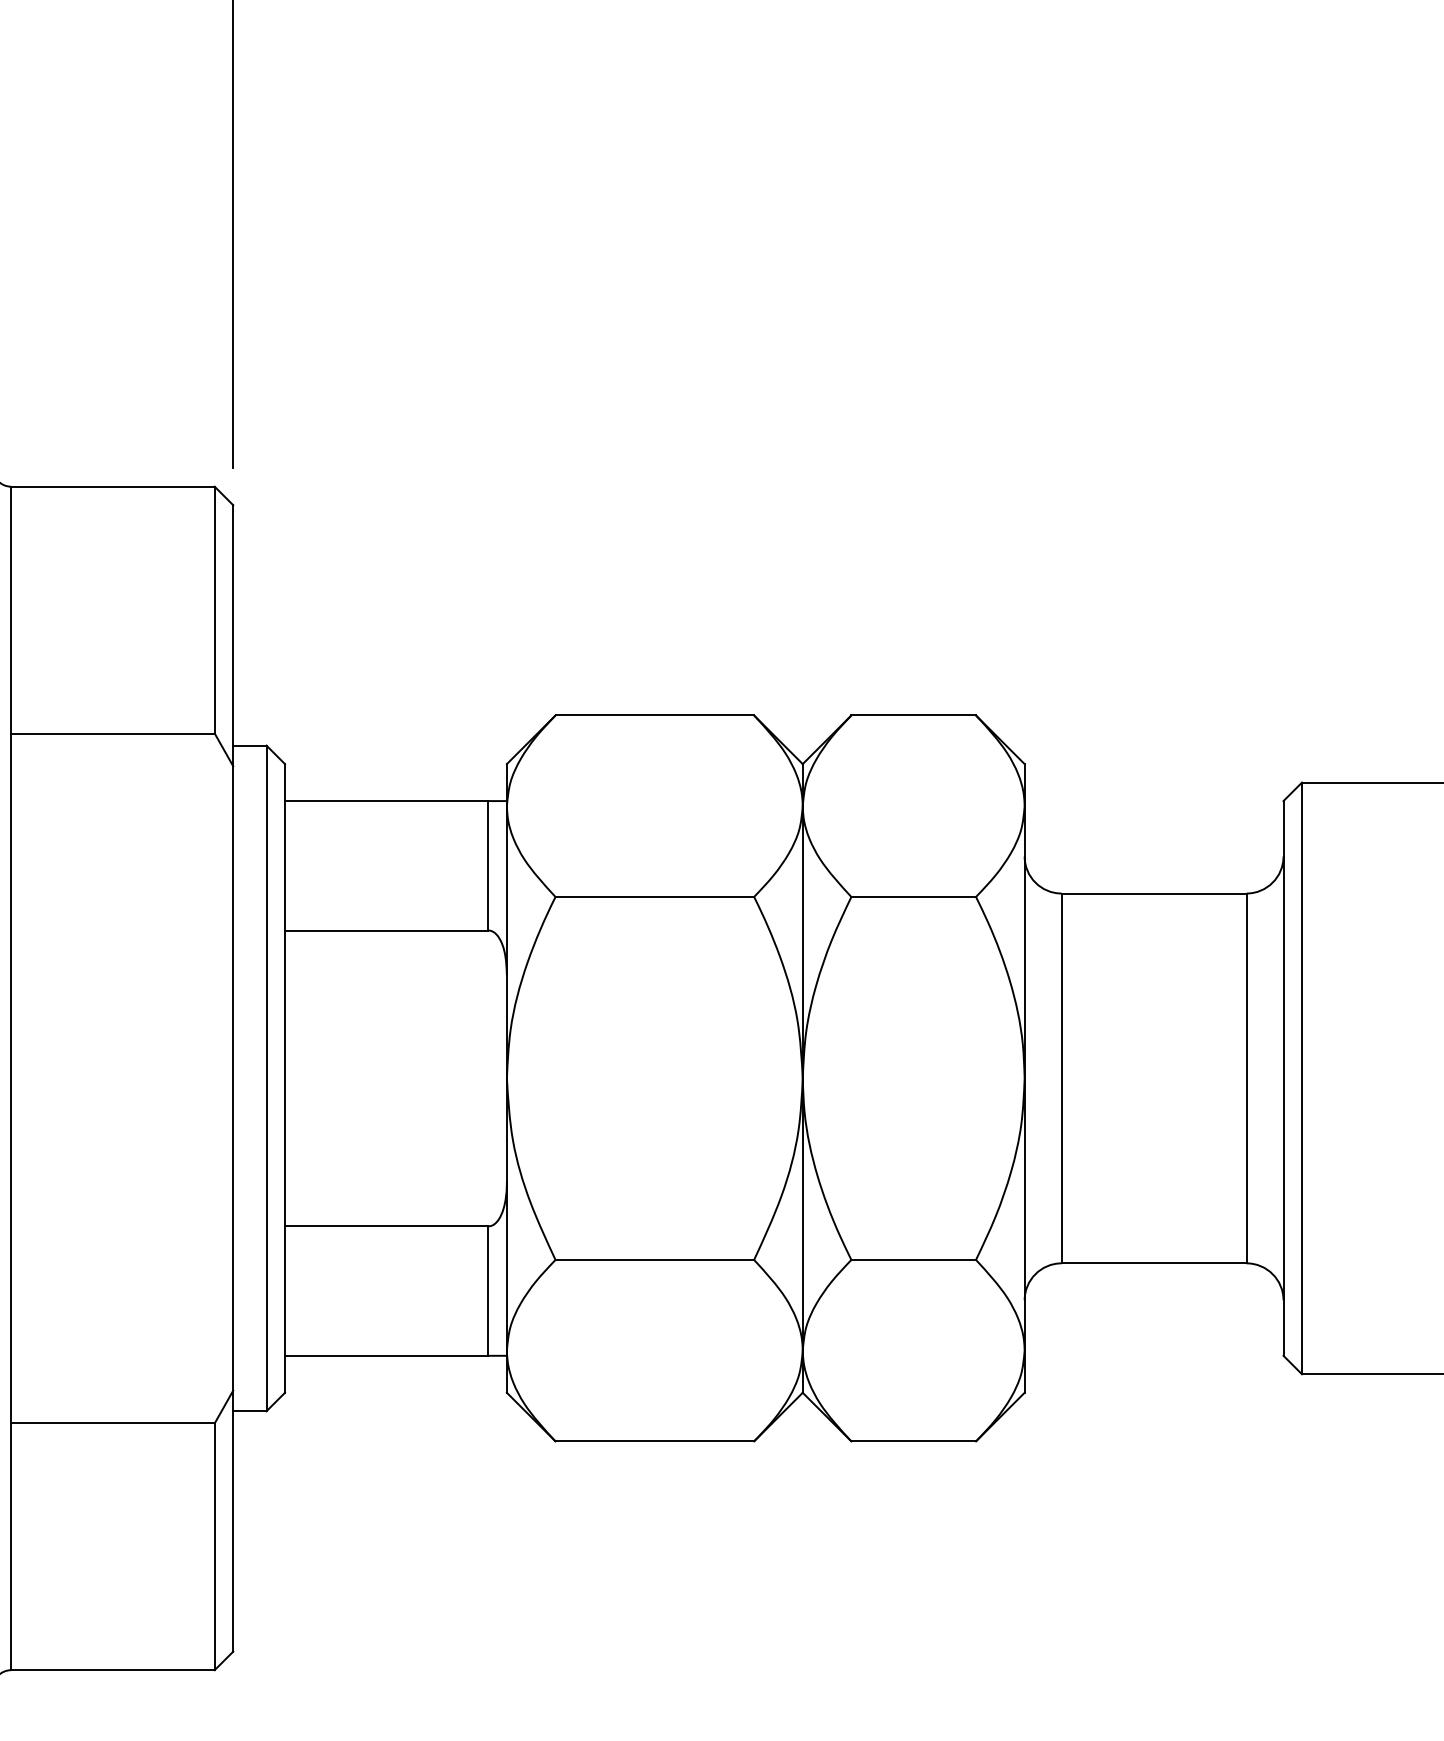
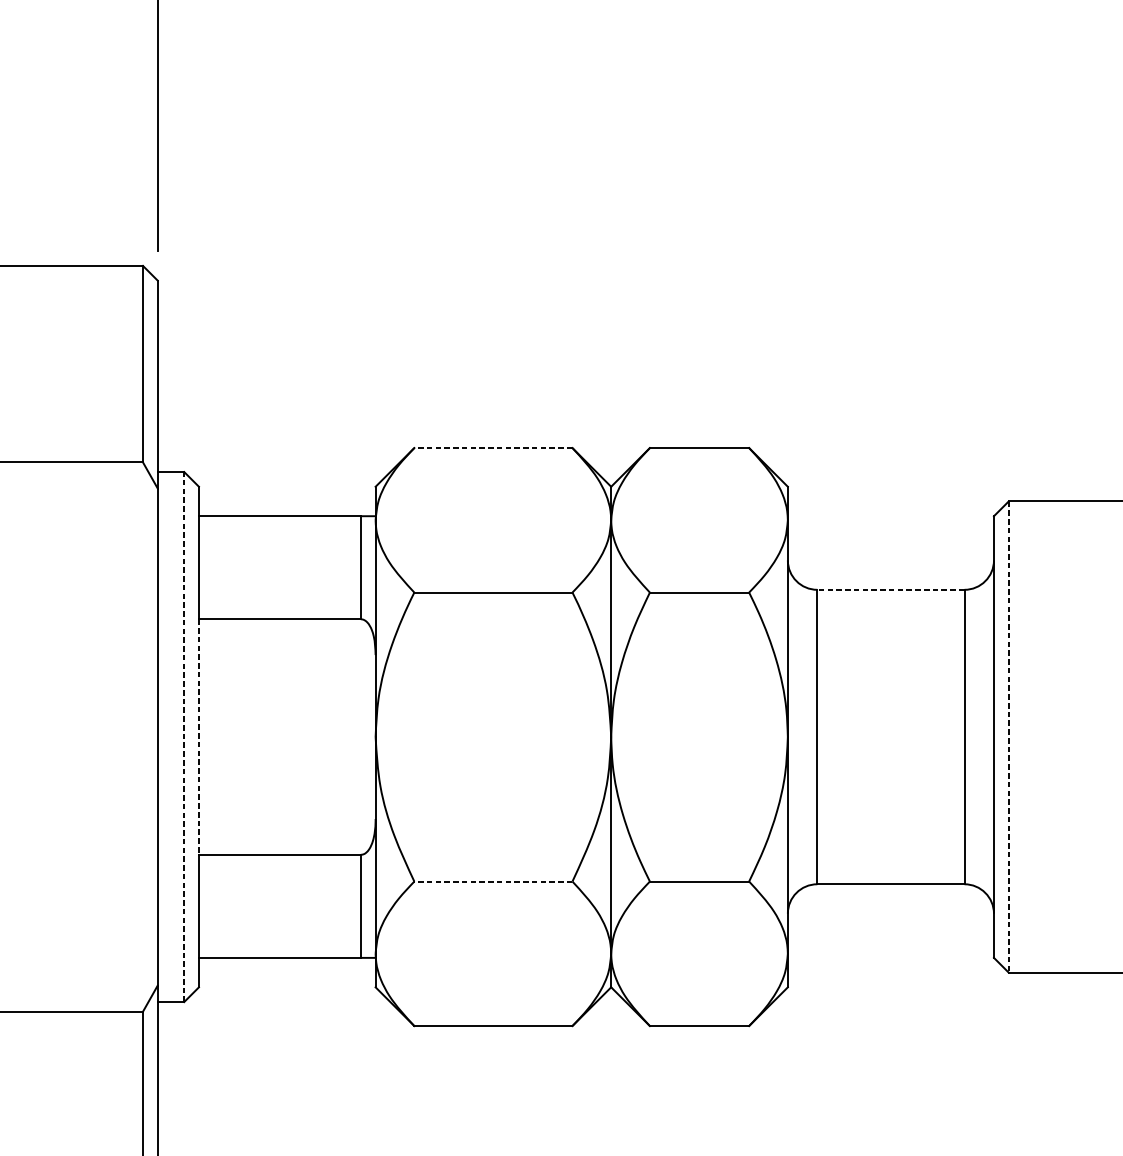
line: (654, 715) -> (493, 448), solid -> dashed
line: (1153, 893) -> (890, 589), solid -> dashed
line: (266, 1078) -> (184, 737), solid -> dashed
line: (285, 1078) -> (199, 737), solid -> dashed
line: (1302, 1078) -> (1009, 737), solid -> dashed
line: (654, 1259) -> (493, 881), solid -> dashed

